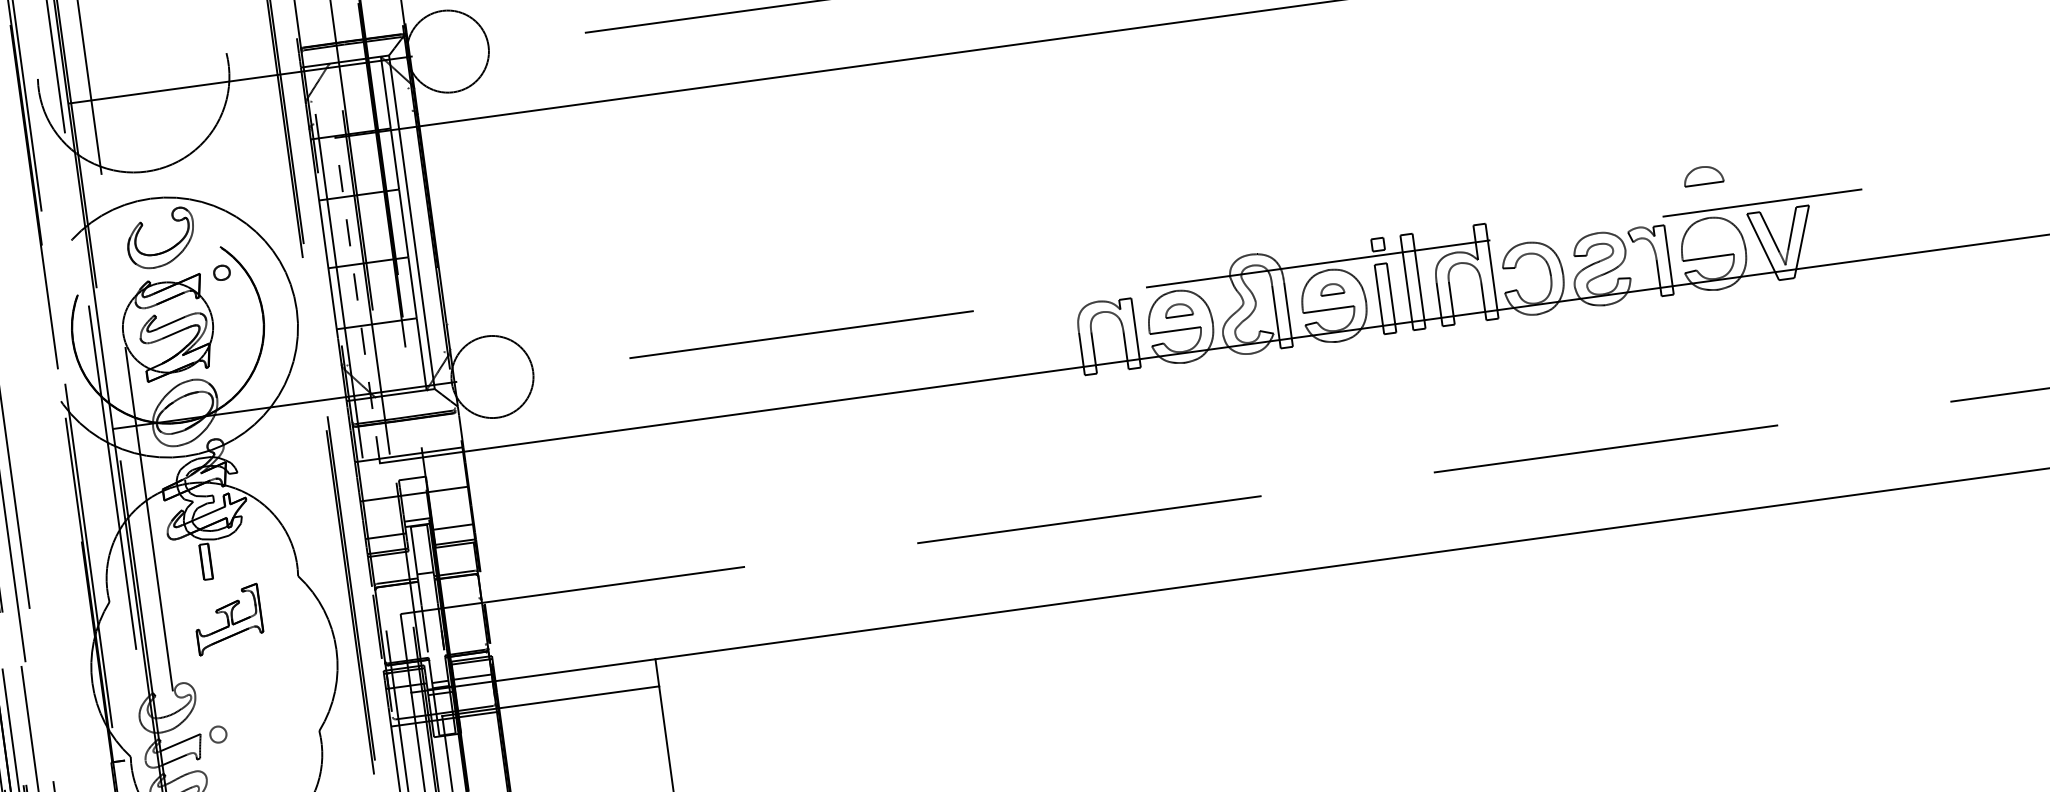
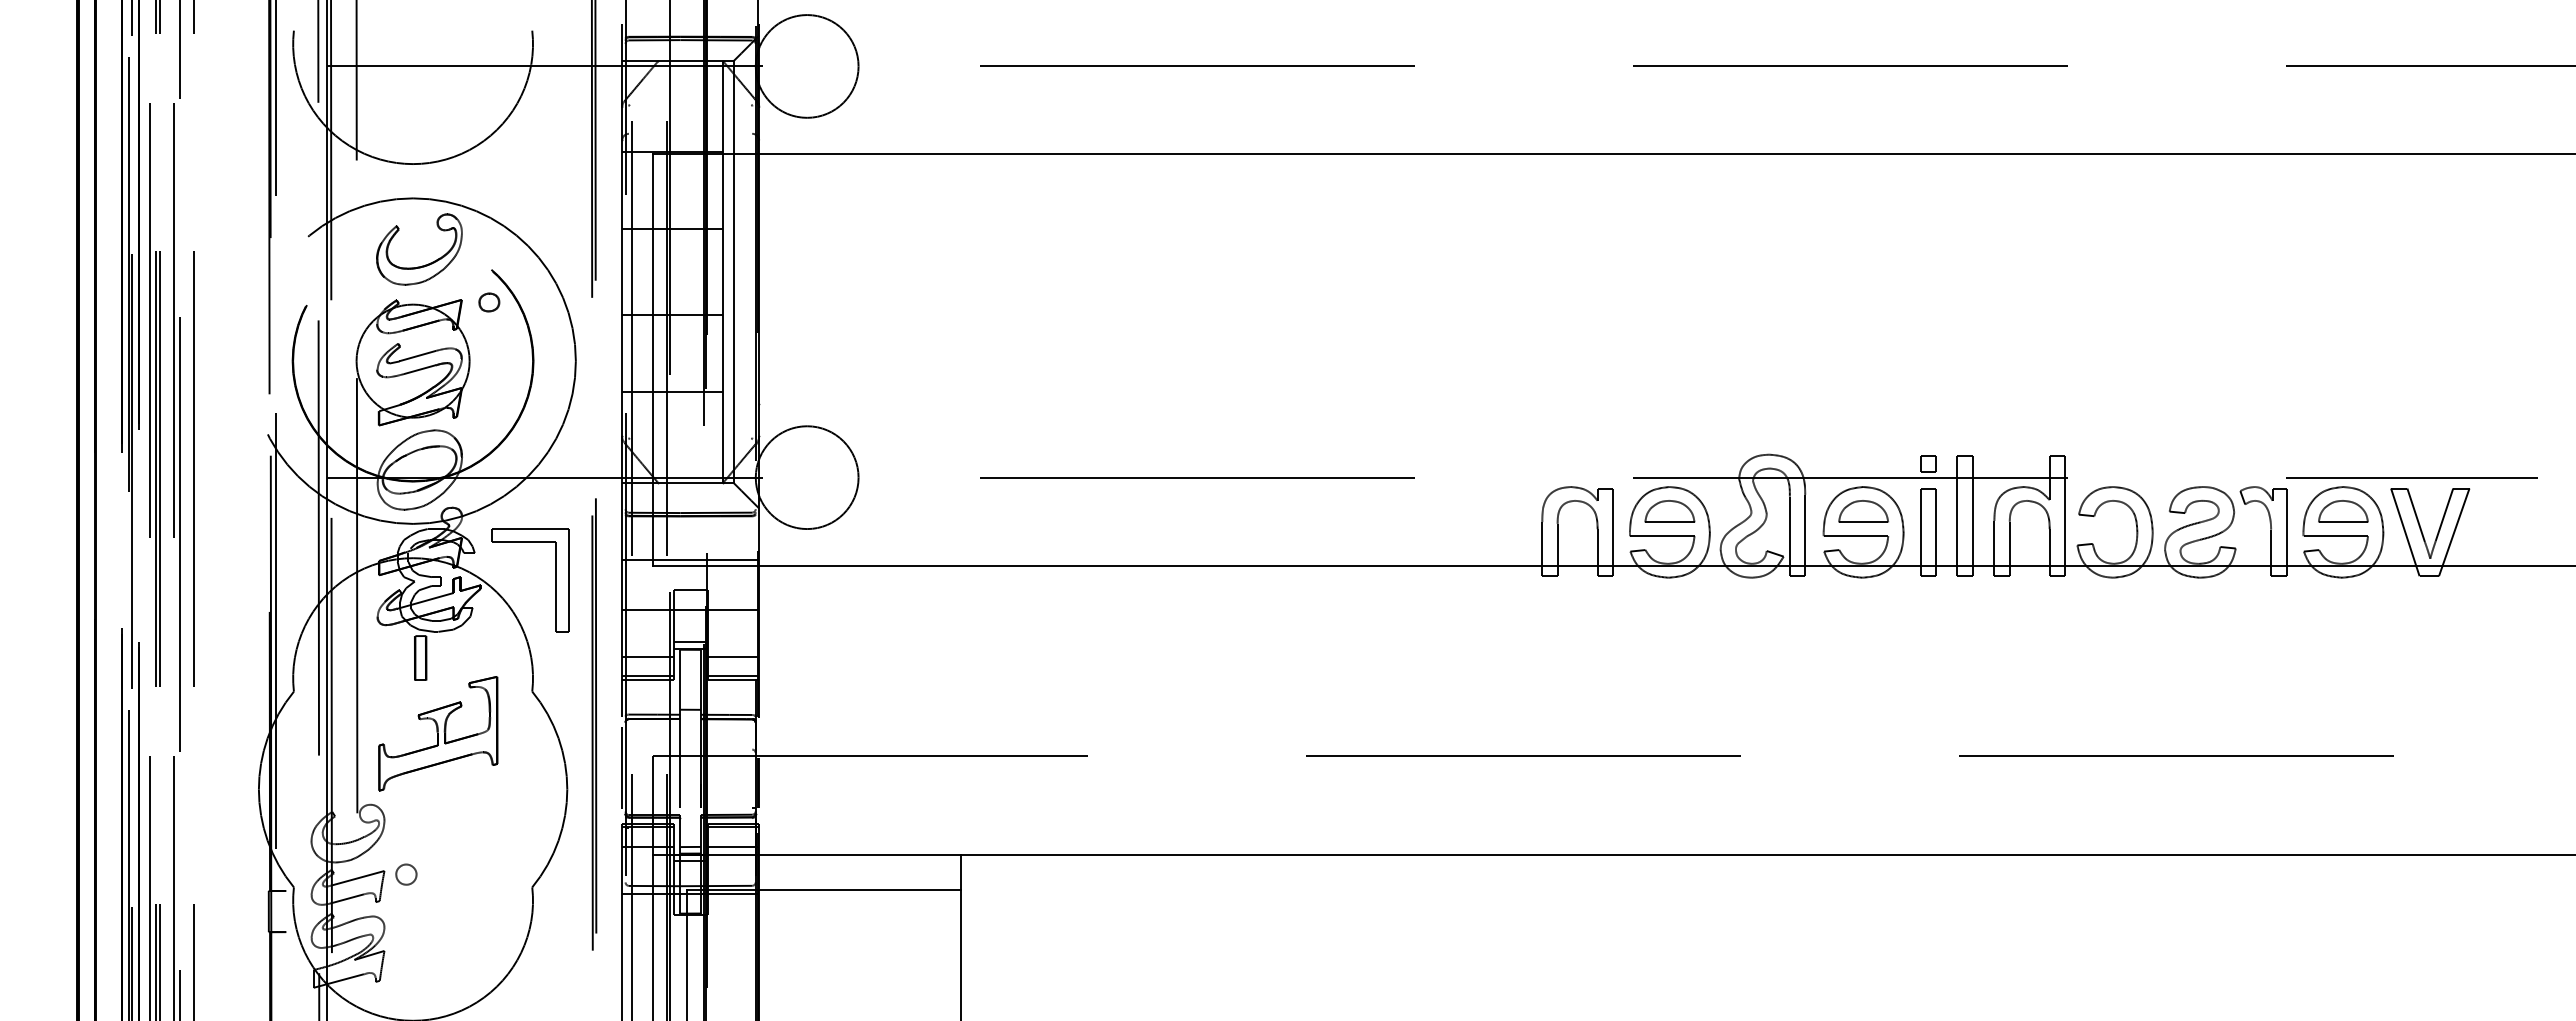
part: (1703, 175) -> (2343, 511), moved
part: (1332, 289) -> (1863, 511), size x1.67
line: (357, 300) -> (652, 359), dashed -> solid
part: (1178, 310) -> (1669, 511), size x1.43
part: (304, 485) -> (555, 580), added
part: (228, 619) -> (438, 733), size x1.43

